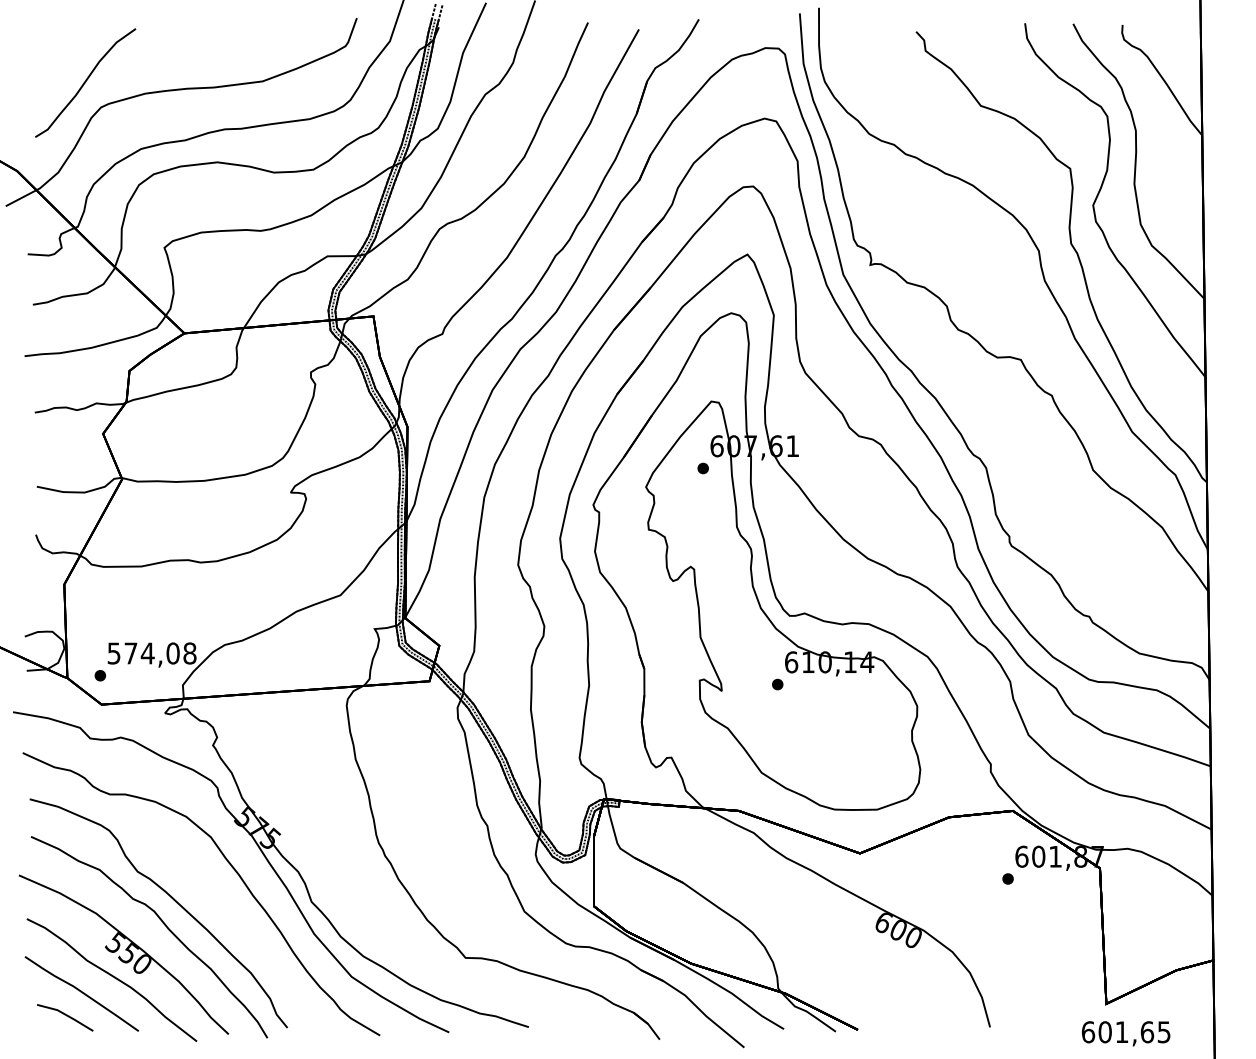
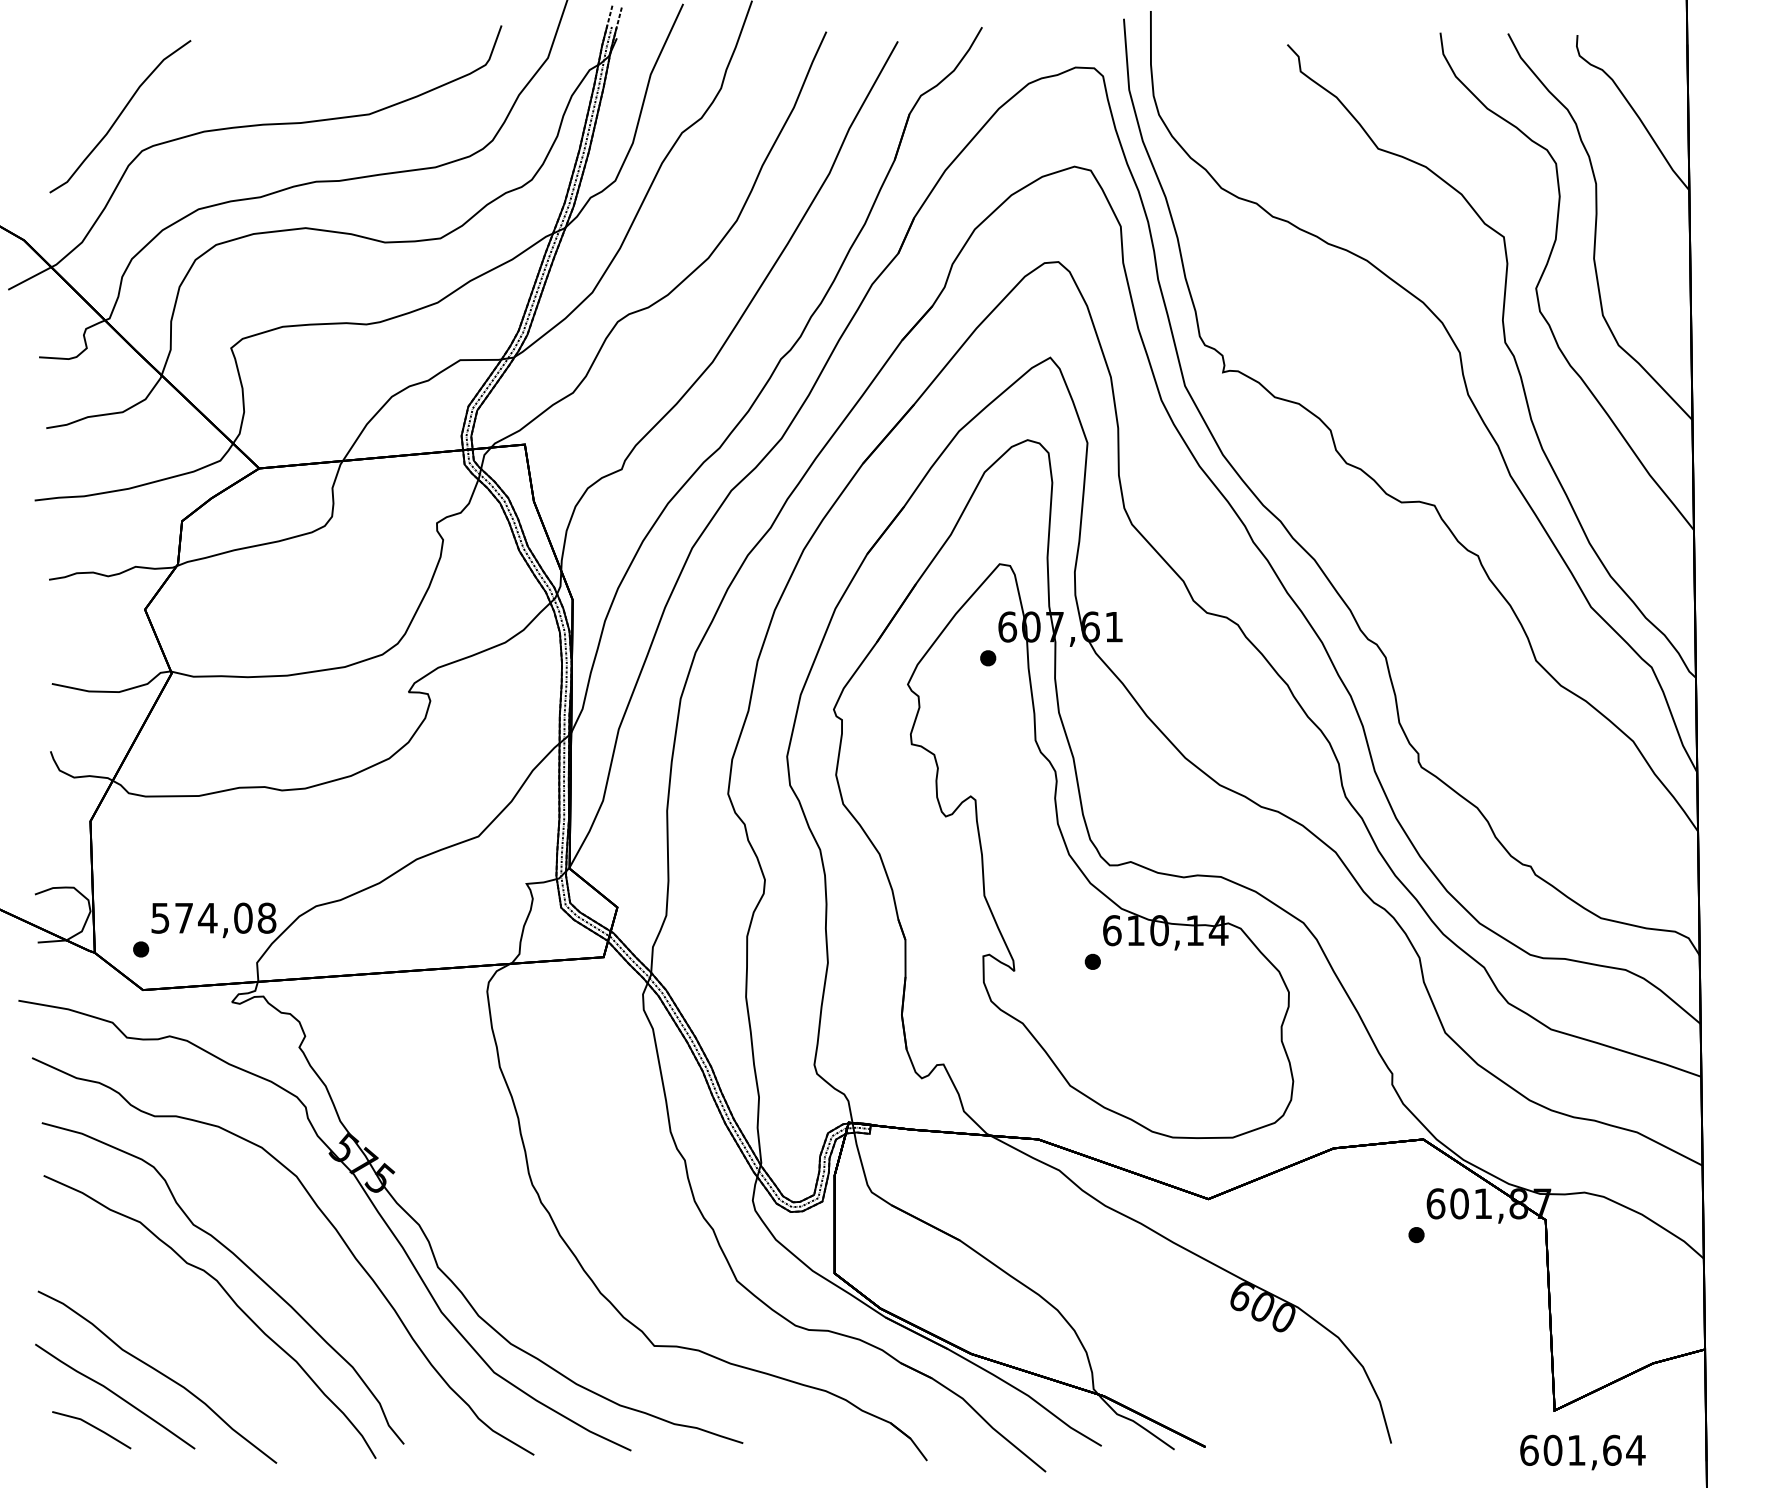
part: (123, 954) -> (173, 1341), removed
text: (1163, 1032) -> (1635, 1450), 601,65 -> 601,64

